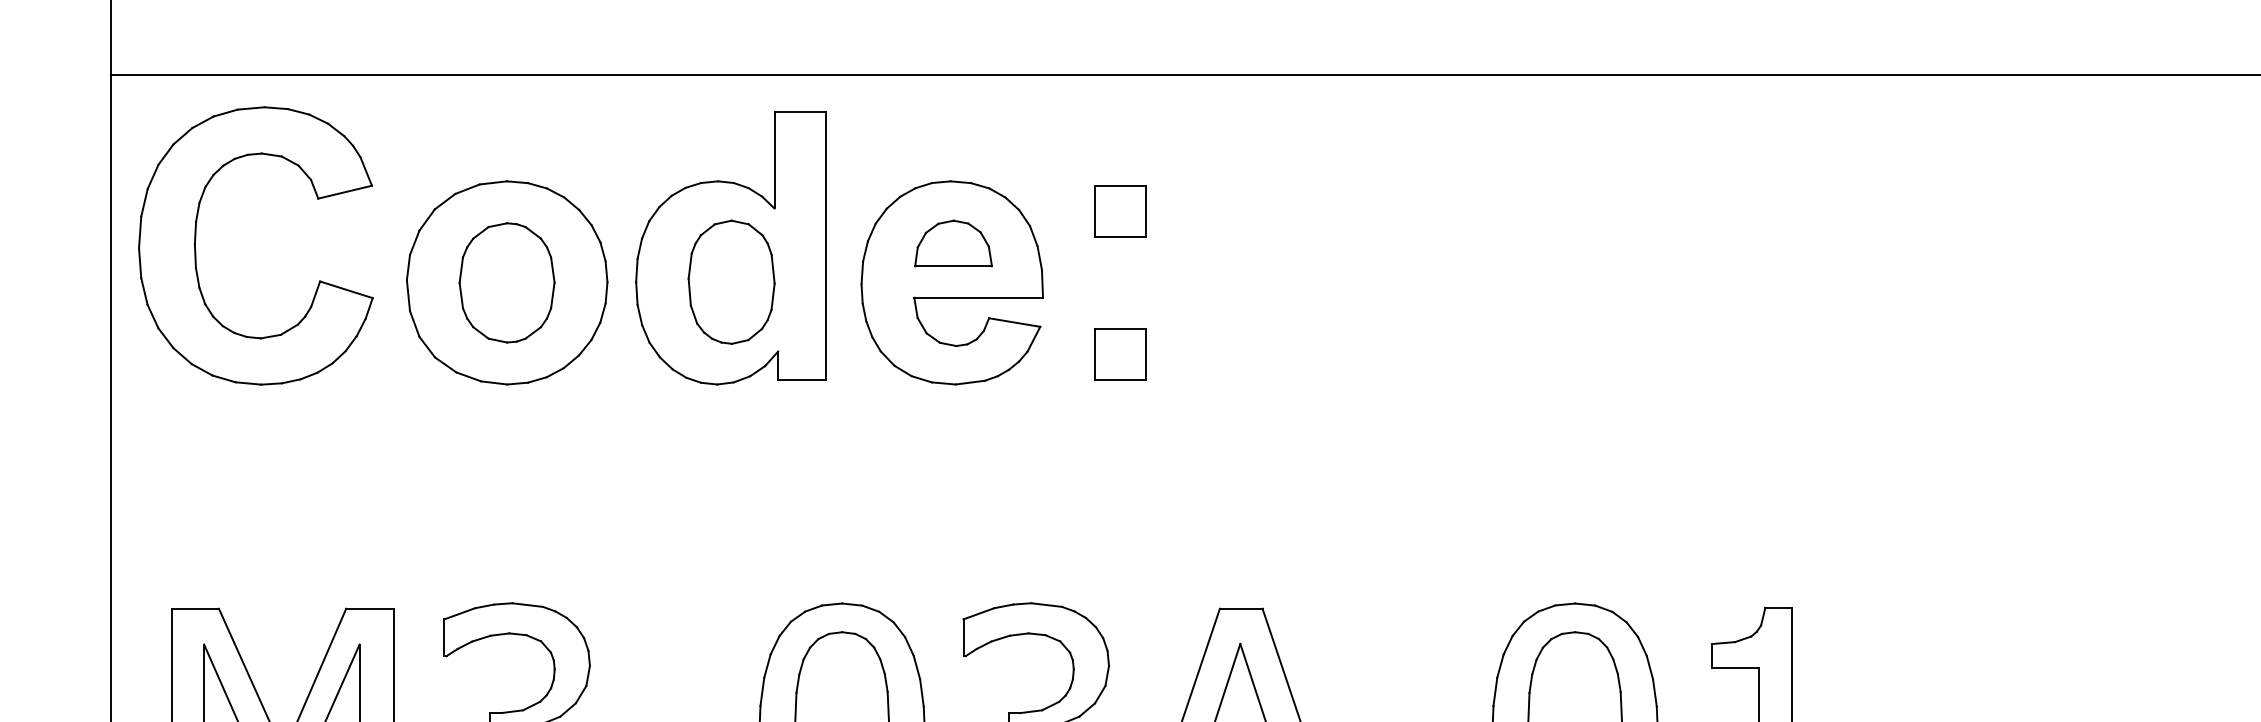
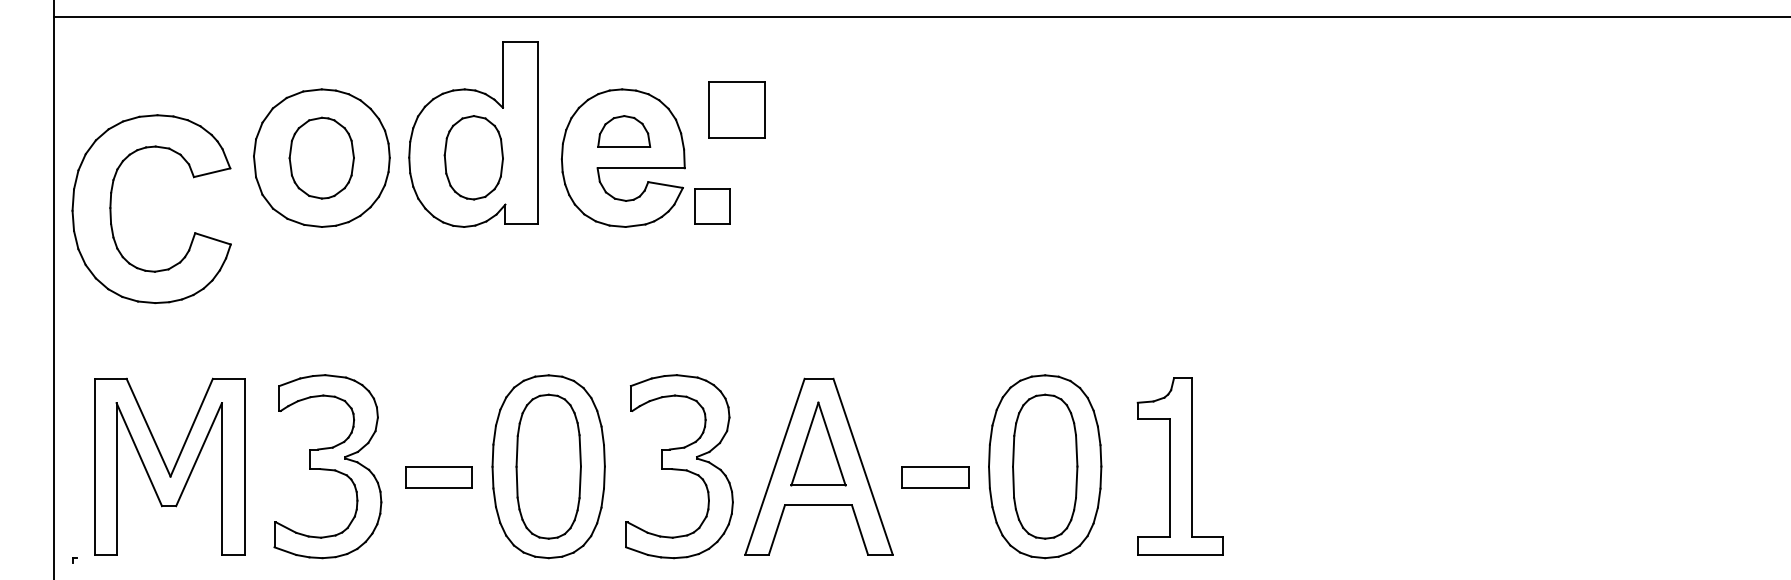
part: (1120, 211) -> (737, 109), size x1.6
part: (196, 244) -> (111, 208), moved
part: (1120, 354) -> (712, 206), moved

